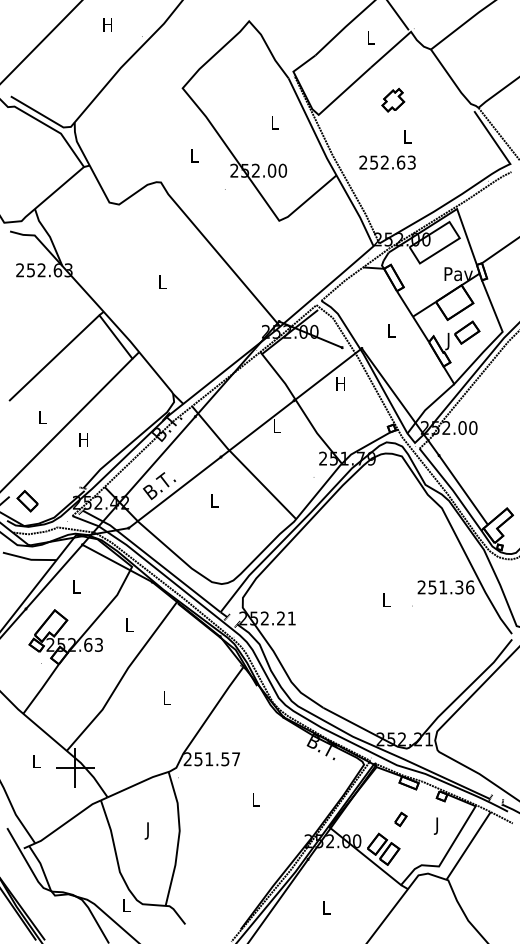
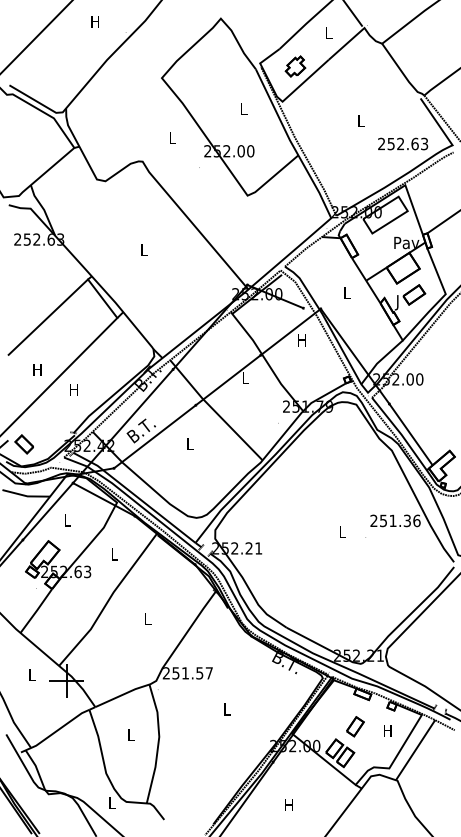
part: (393, 99) -> (295, 65), moved
text: (387, 162) -> (403, 143), moved
text: (42, 417) -> (37, 370), L -> H
part: (400, 819) -> (355, 726), size x1.67
text: (437, 825) -> (387, 732), J -> H
text: (148, 830) -> (131, 736), J -> L
text: (325, 907) -> (288, 804), L -> H

